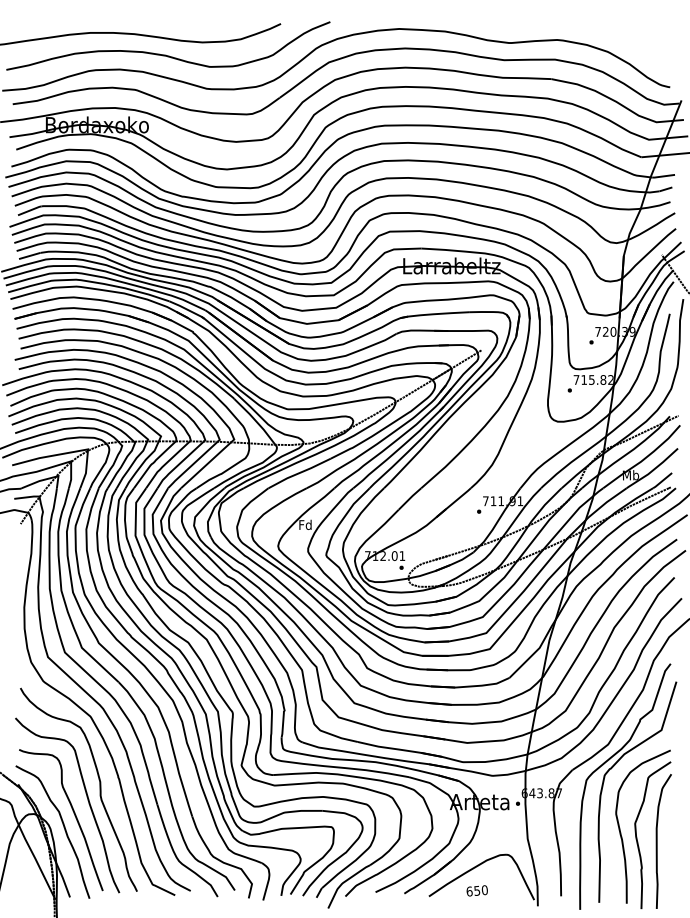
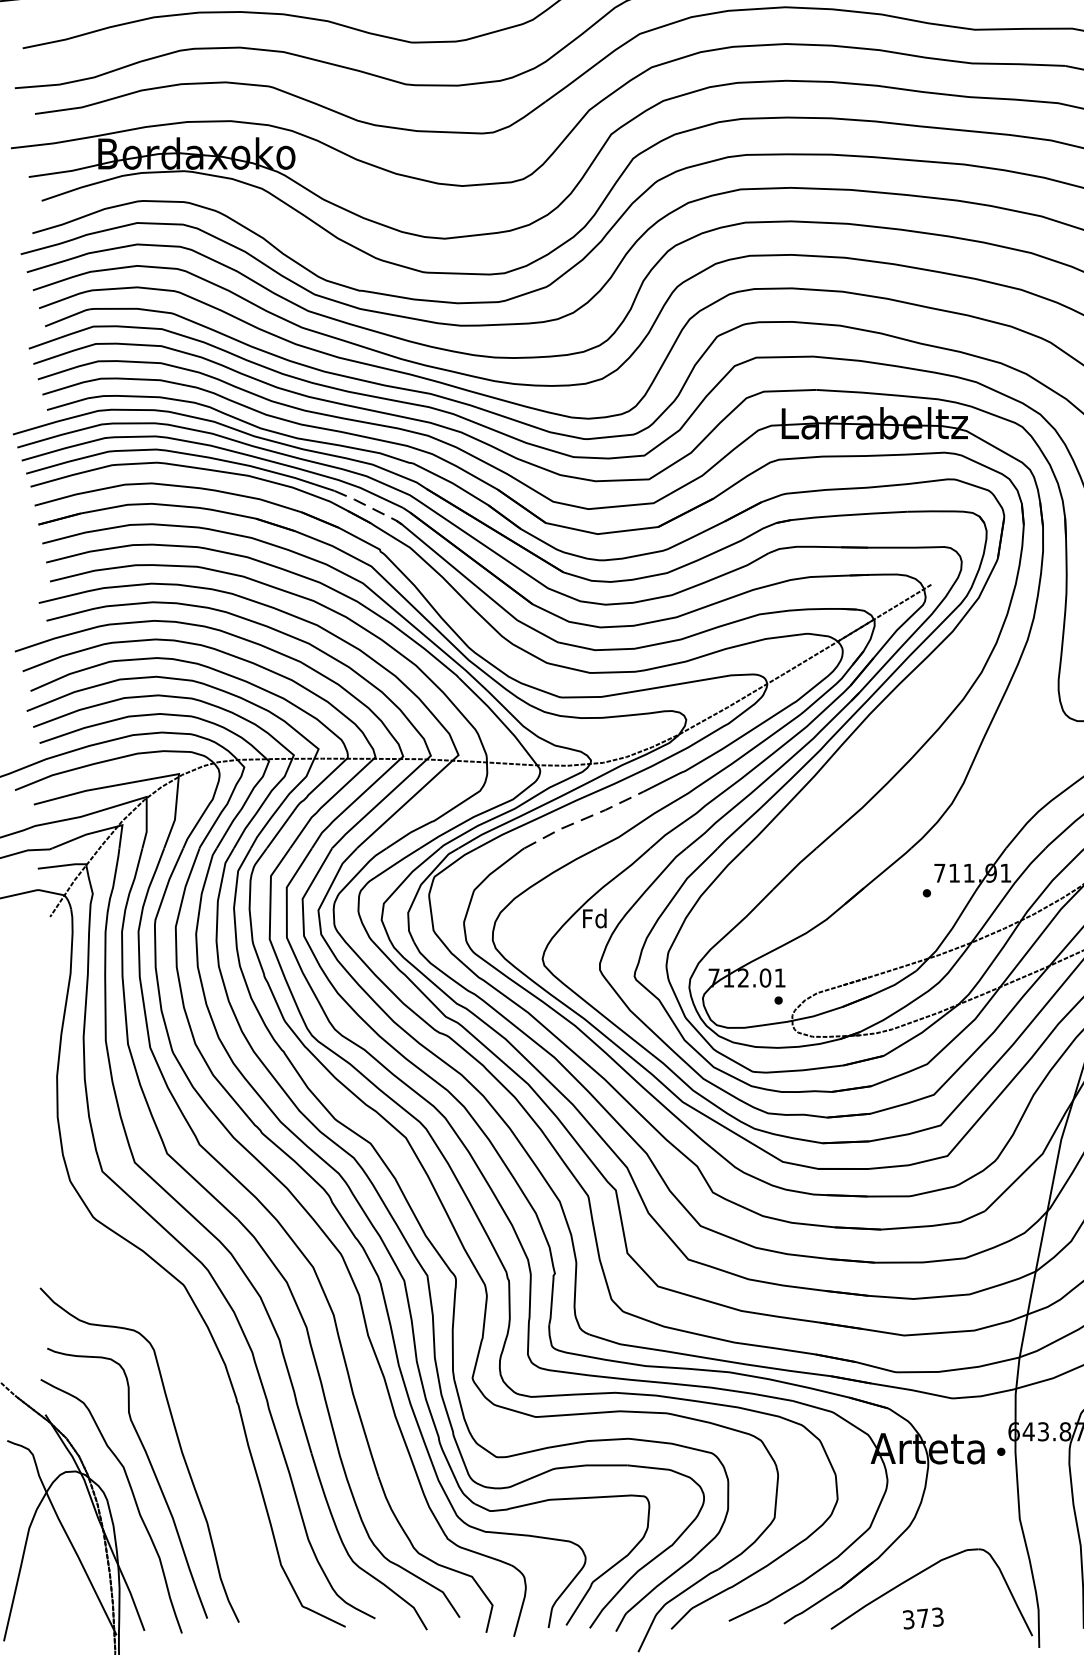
line: (187, 309) -> (369, 506), solid -> dashed
line: (299, 473) -> (583, 820), solid -> dashed
curve: (99, 789) -> (200, 1424), removed
text: (476, 890) -> (921, 1617), 650 -> 373

